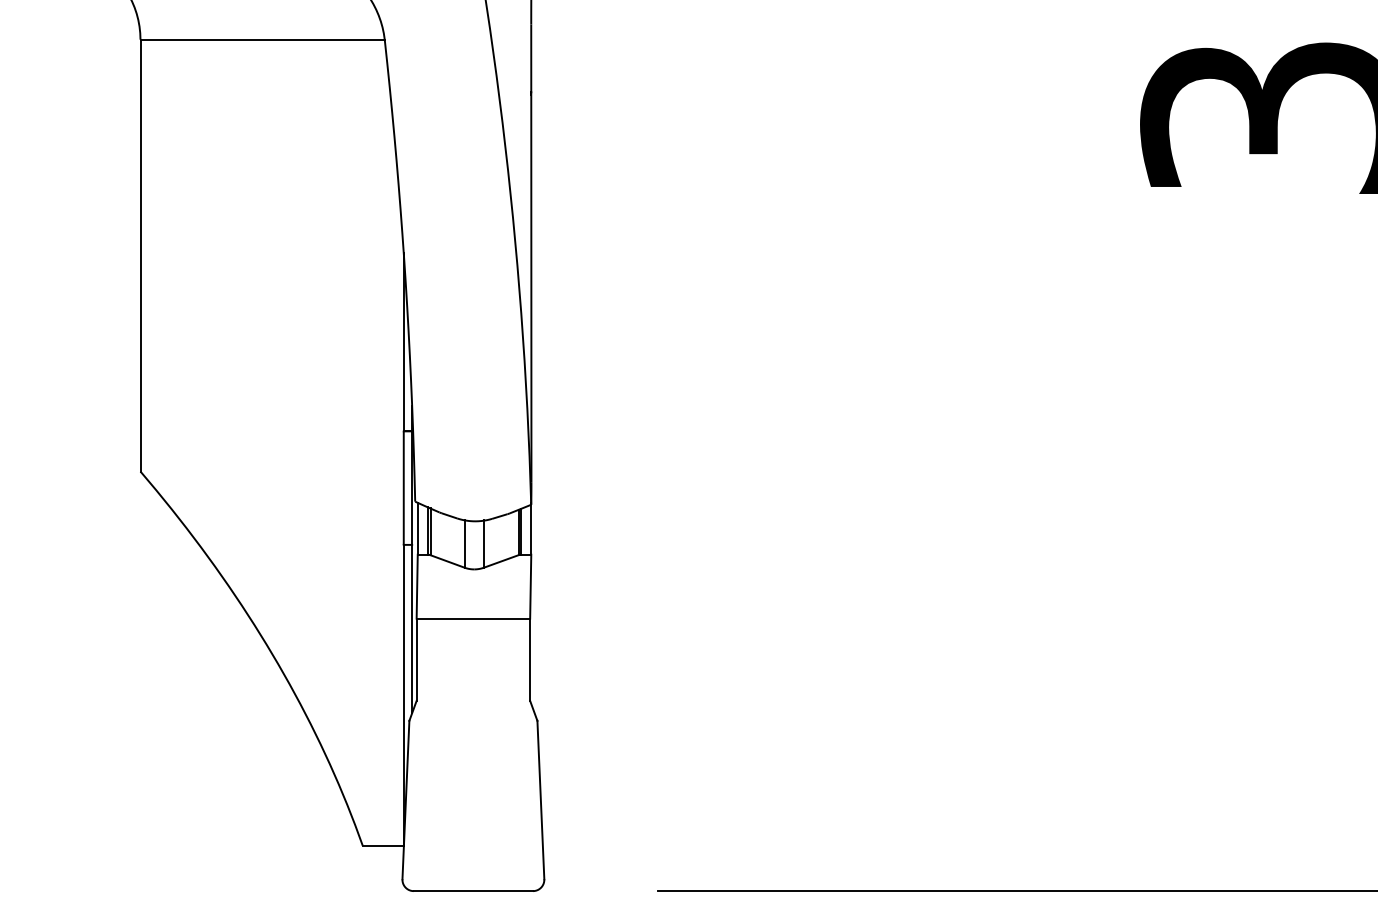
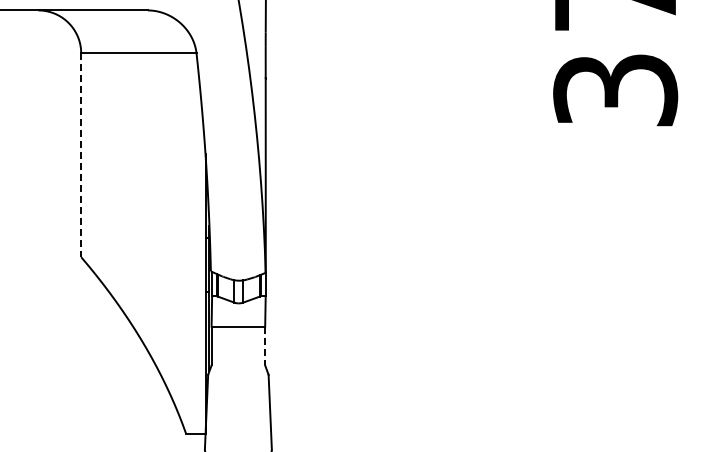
line: (141, 256) -> (81, 155), solid -> dashed
line: (530, 660) -> (265, 346), solid -> dashed

